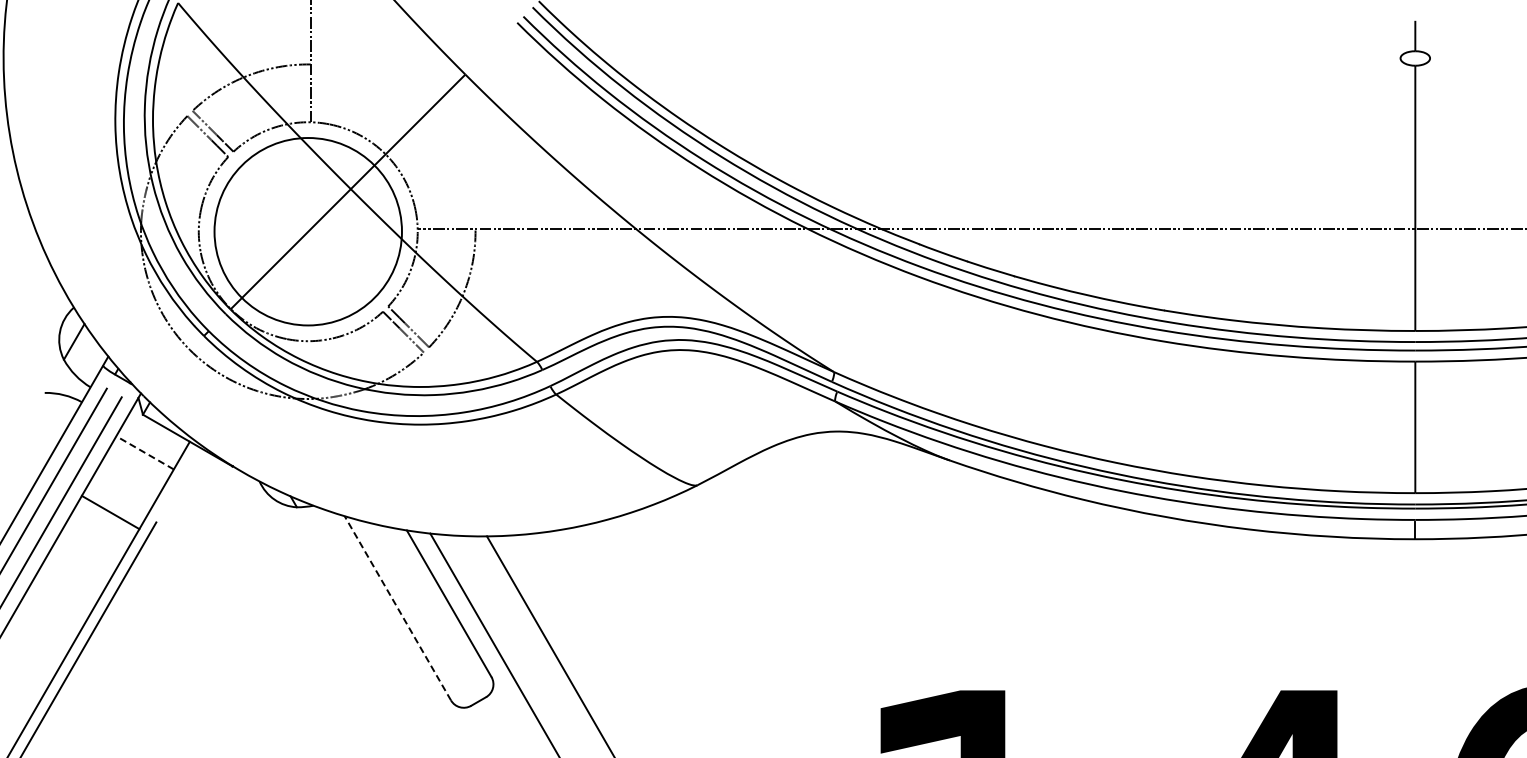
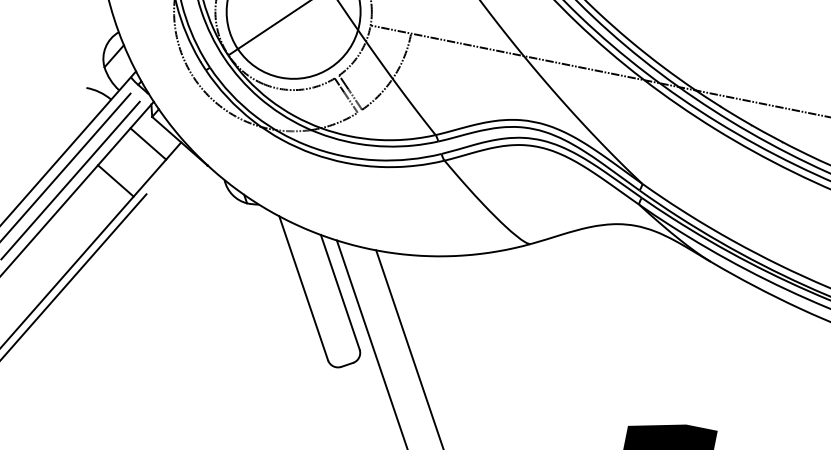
line: (144, 452) -> (147, 143), dashed -> solid
line: (397, 607) -> (303, 287), dashed -> solid

